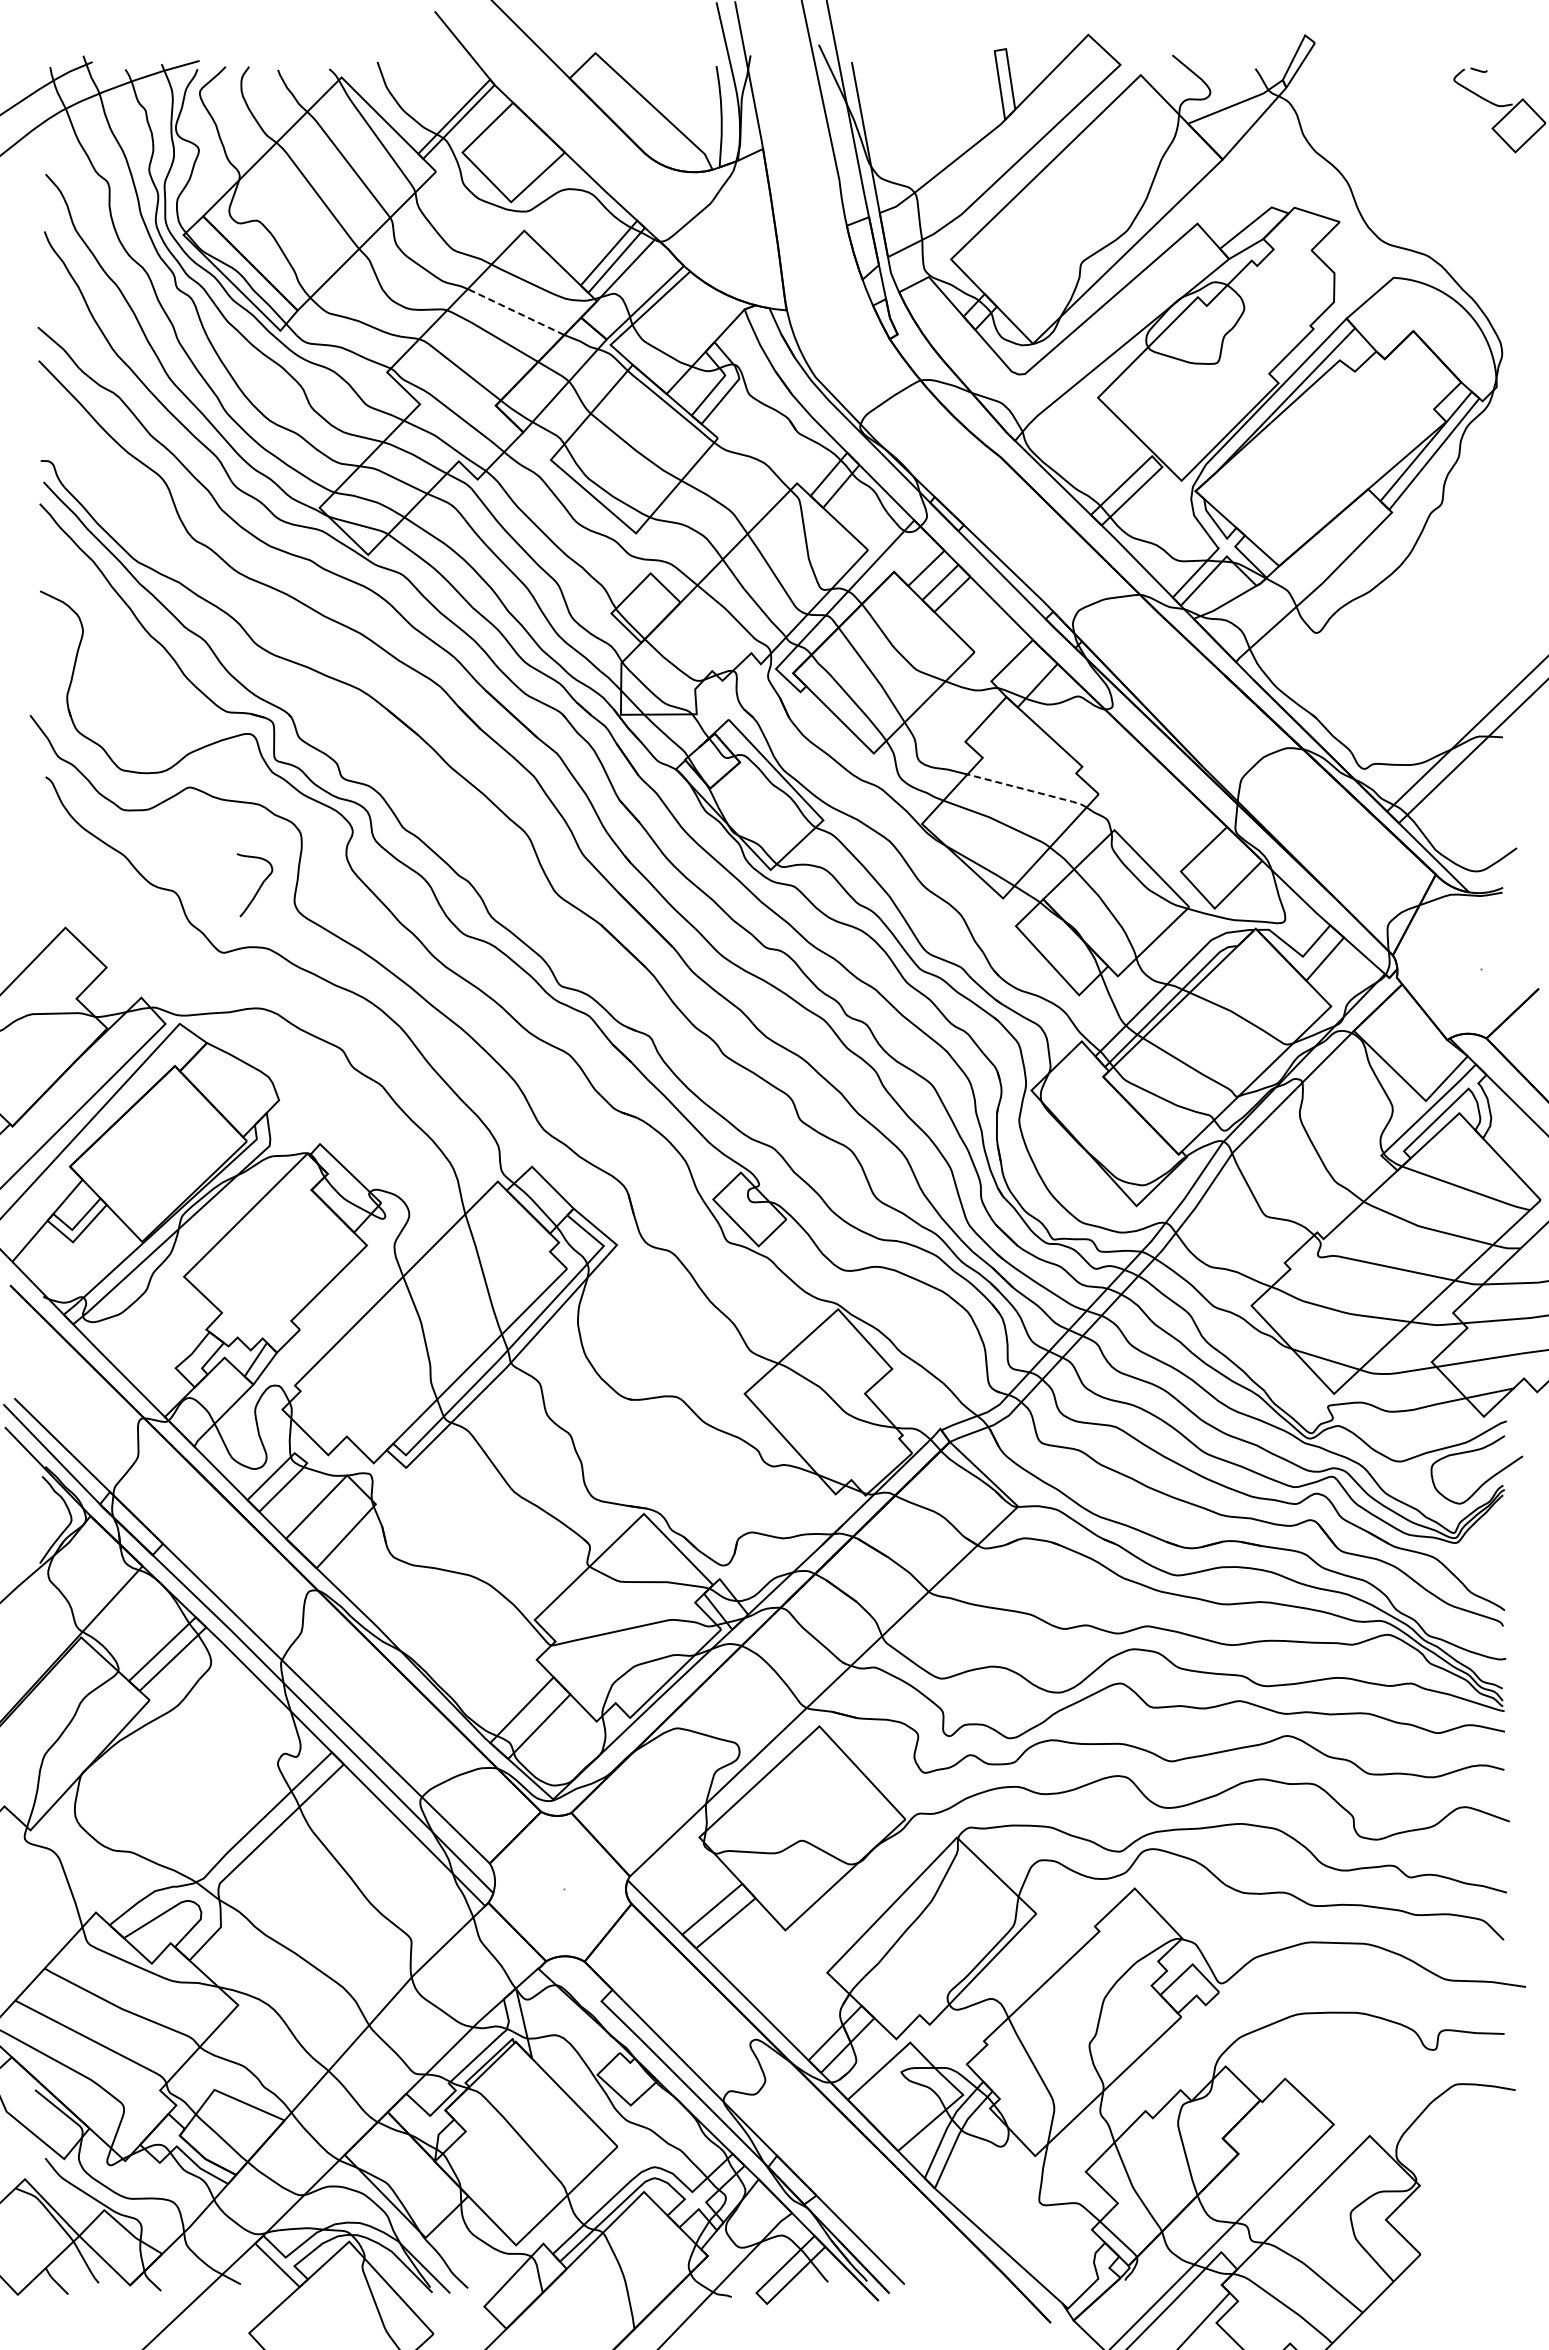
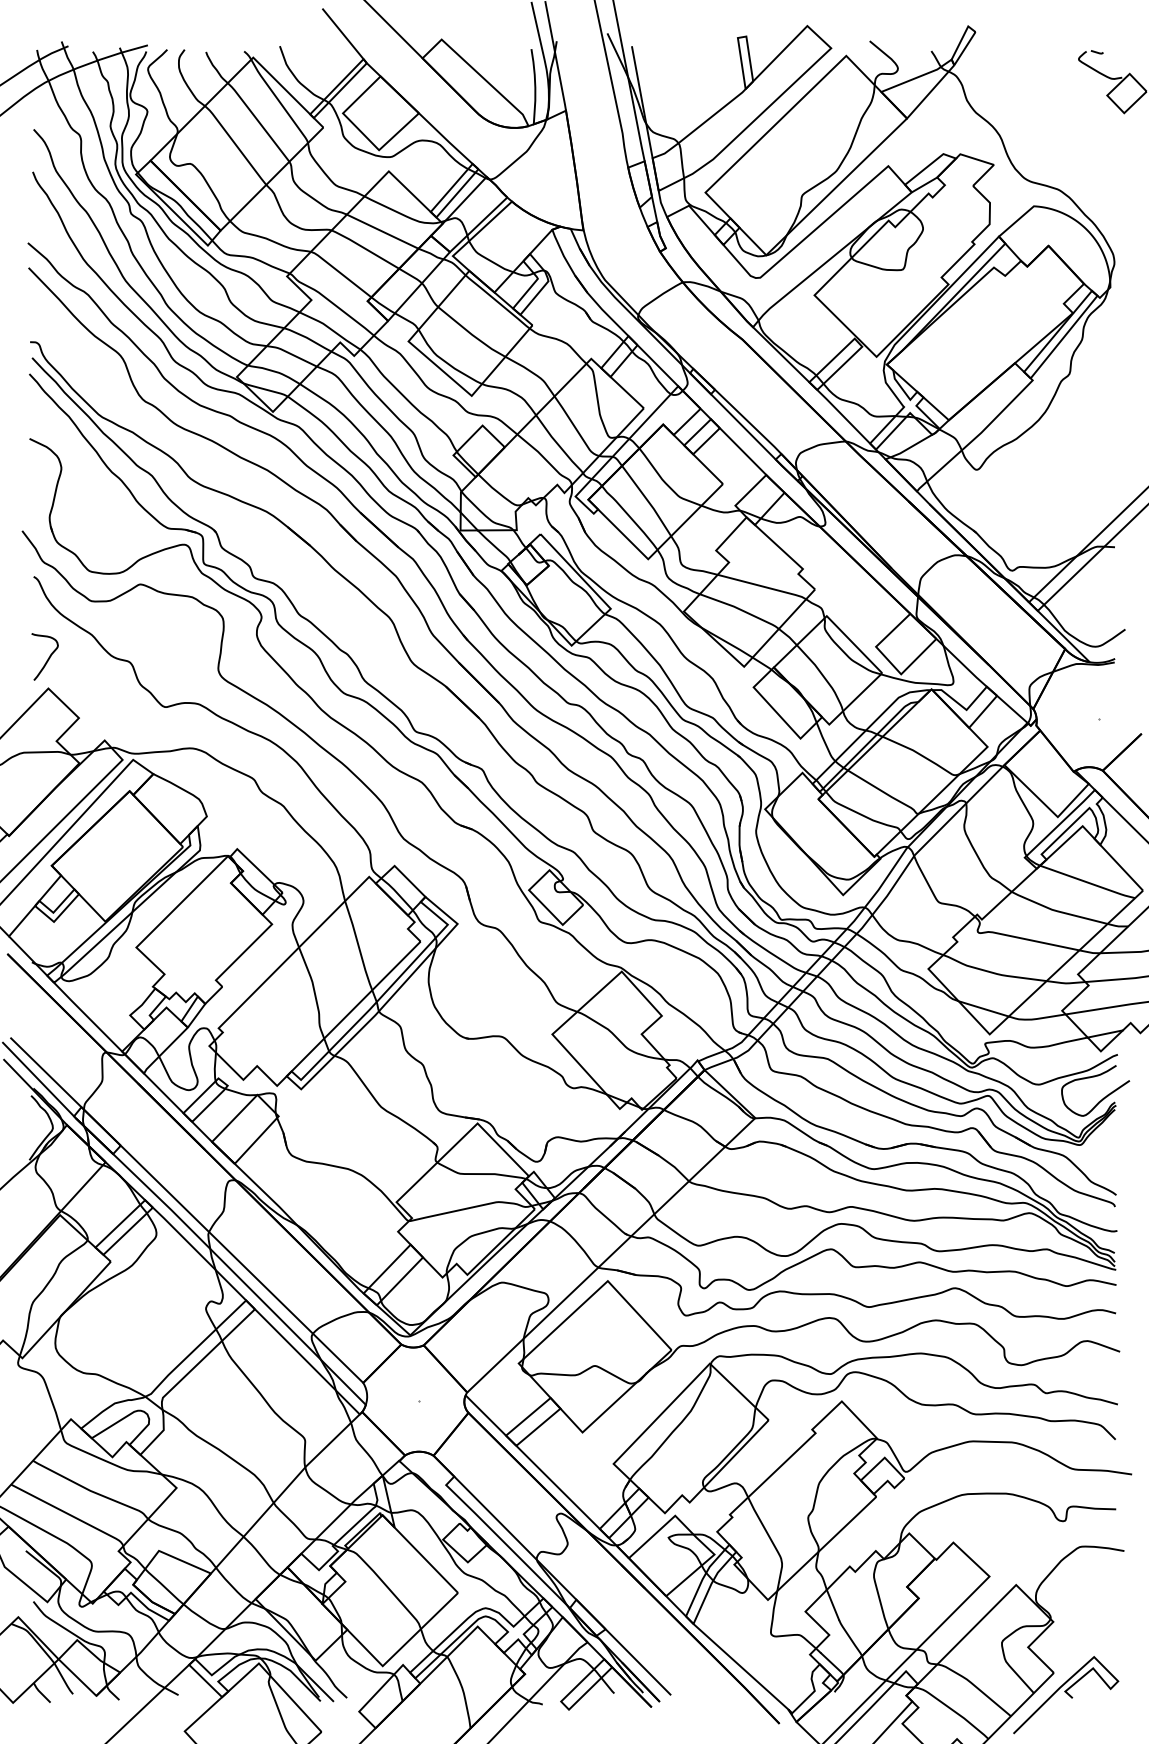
line: (515, 311) -> (382, 231), dashed -> solid
line: (1028, 790) -> (762, 586), dashed -> solid
curve: (258, 888) -> (47, 659), moved
curve: (1437, 2282) -> (1066, 1693), added

